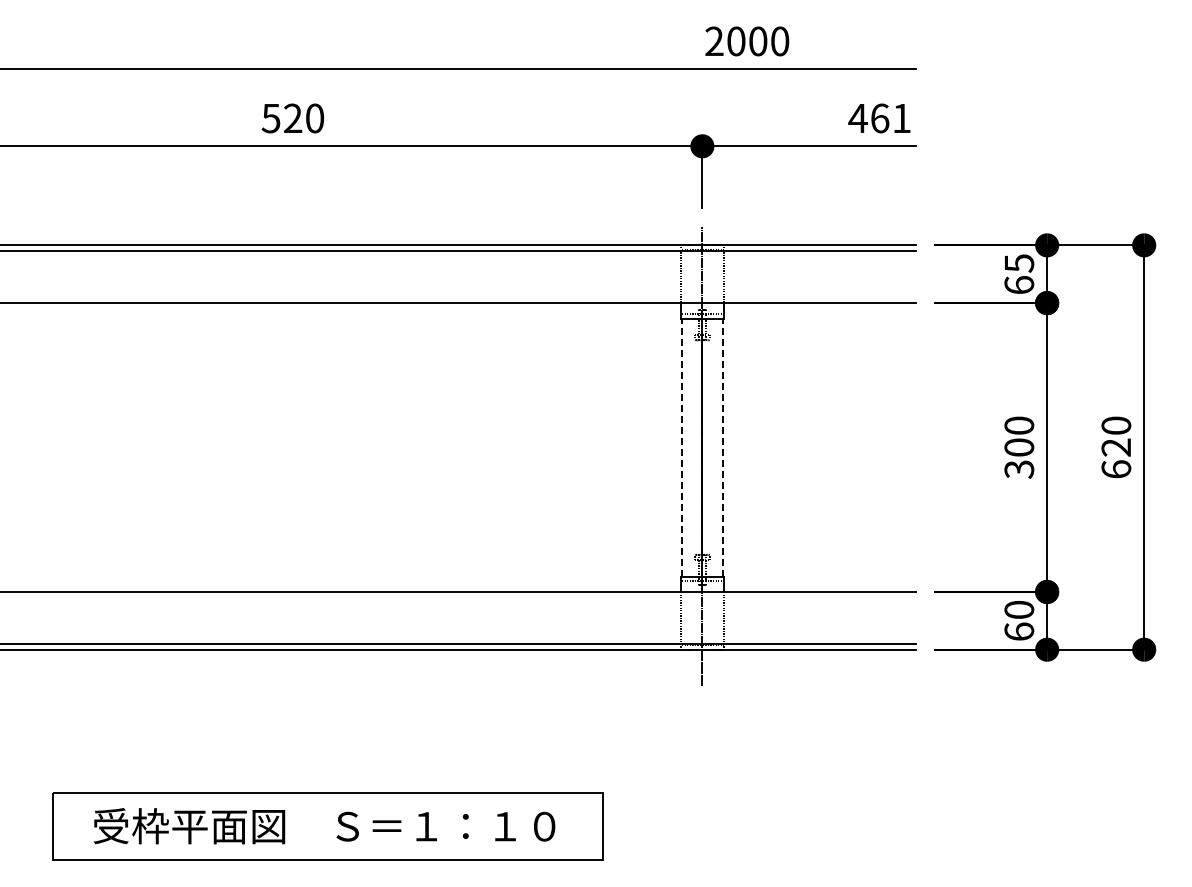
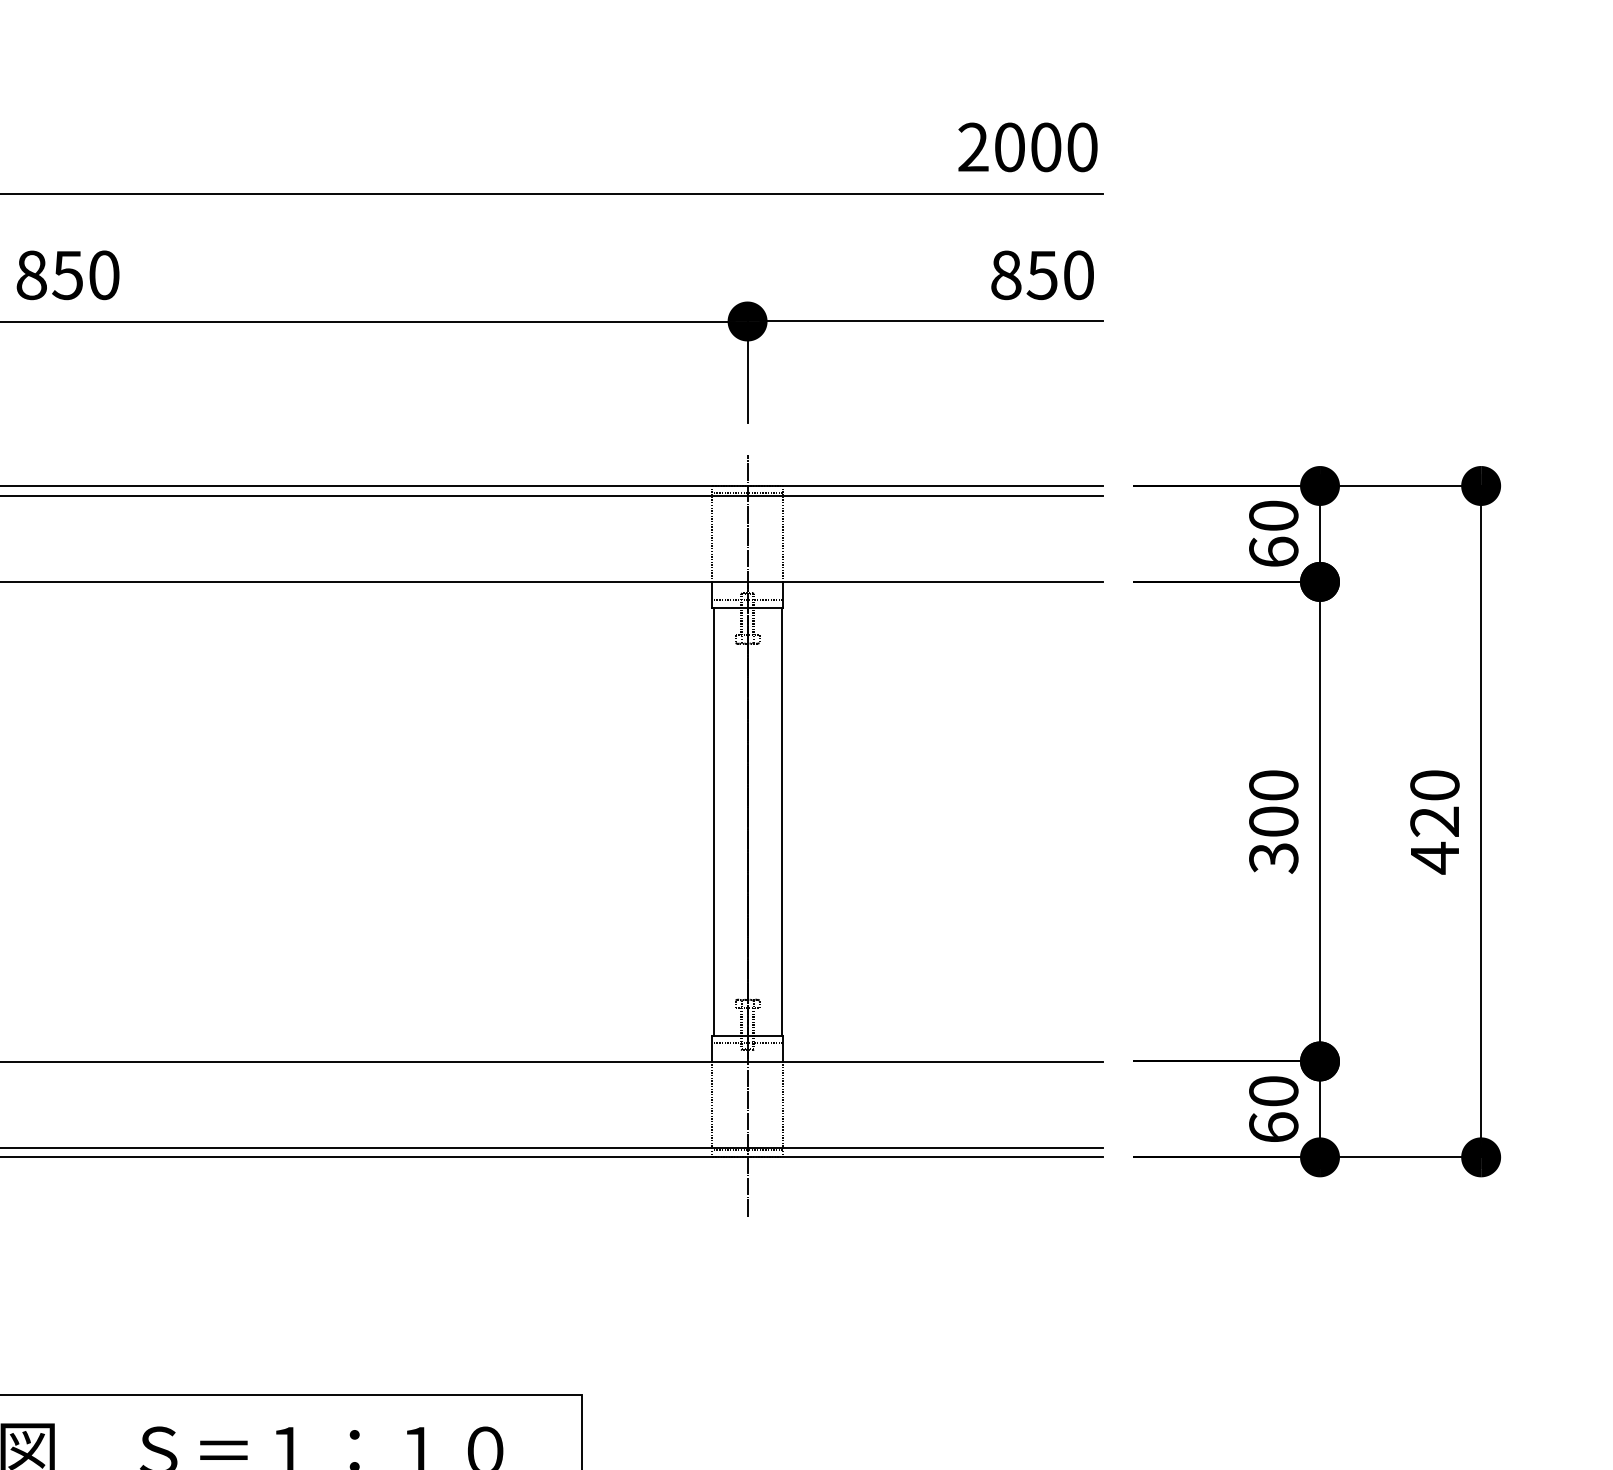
text: (747, 41) -> (1028, 147), moved
text: (281, 118) -> (48, 275), 520 -> 850
text: (879, 118) -> (1041, 275), 461 -> 850
text: (1019, 263) -> (1274, 516), 65 -> 60
line: (682, 447) -> (714, 821), dashed -> solid
line: (722, 447) -> (780, 821), dashed -> solid
text: (1116, 469) -> (1435, 858), 620 -> 420

